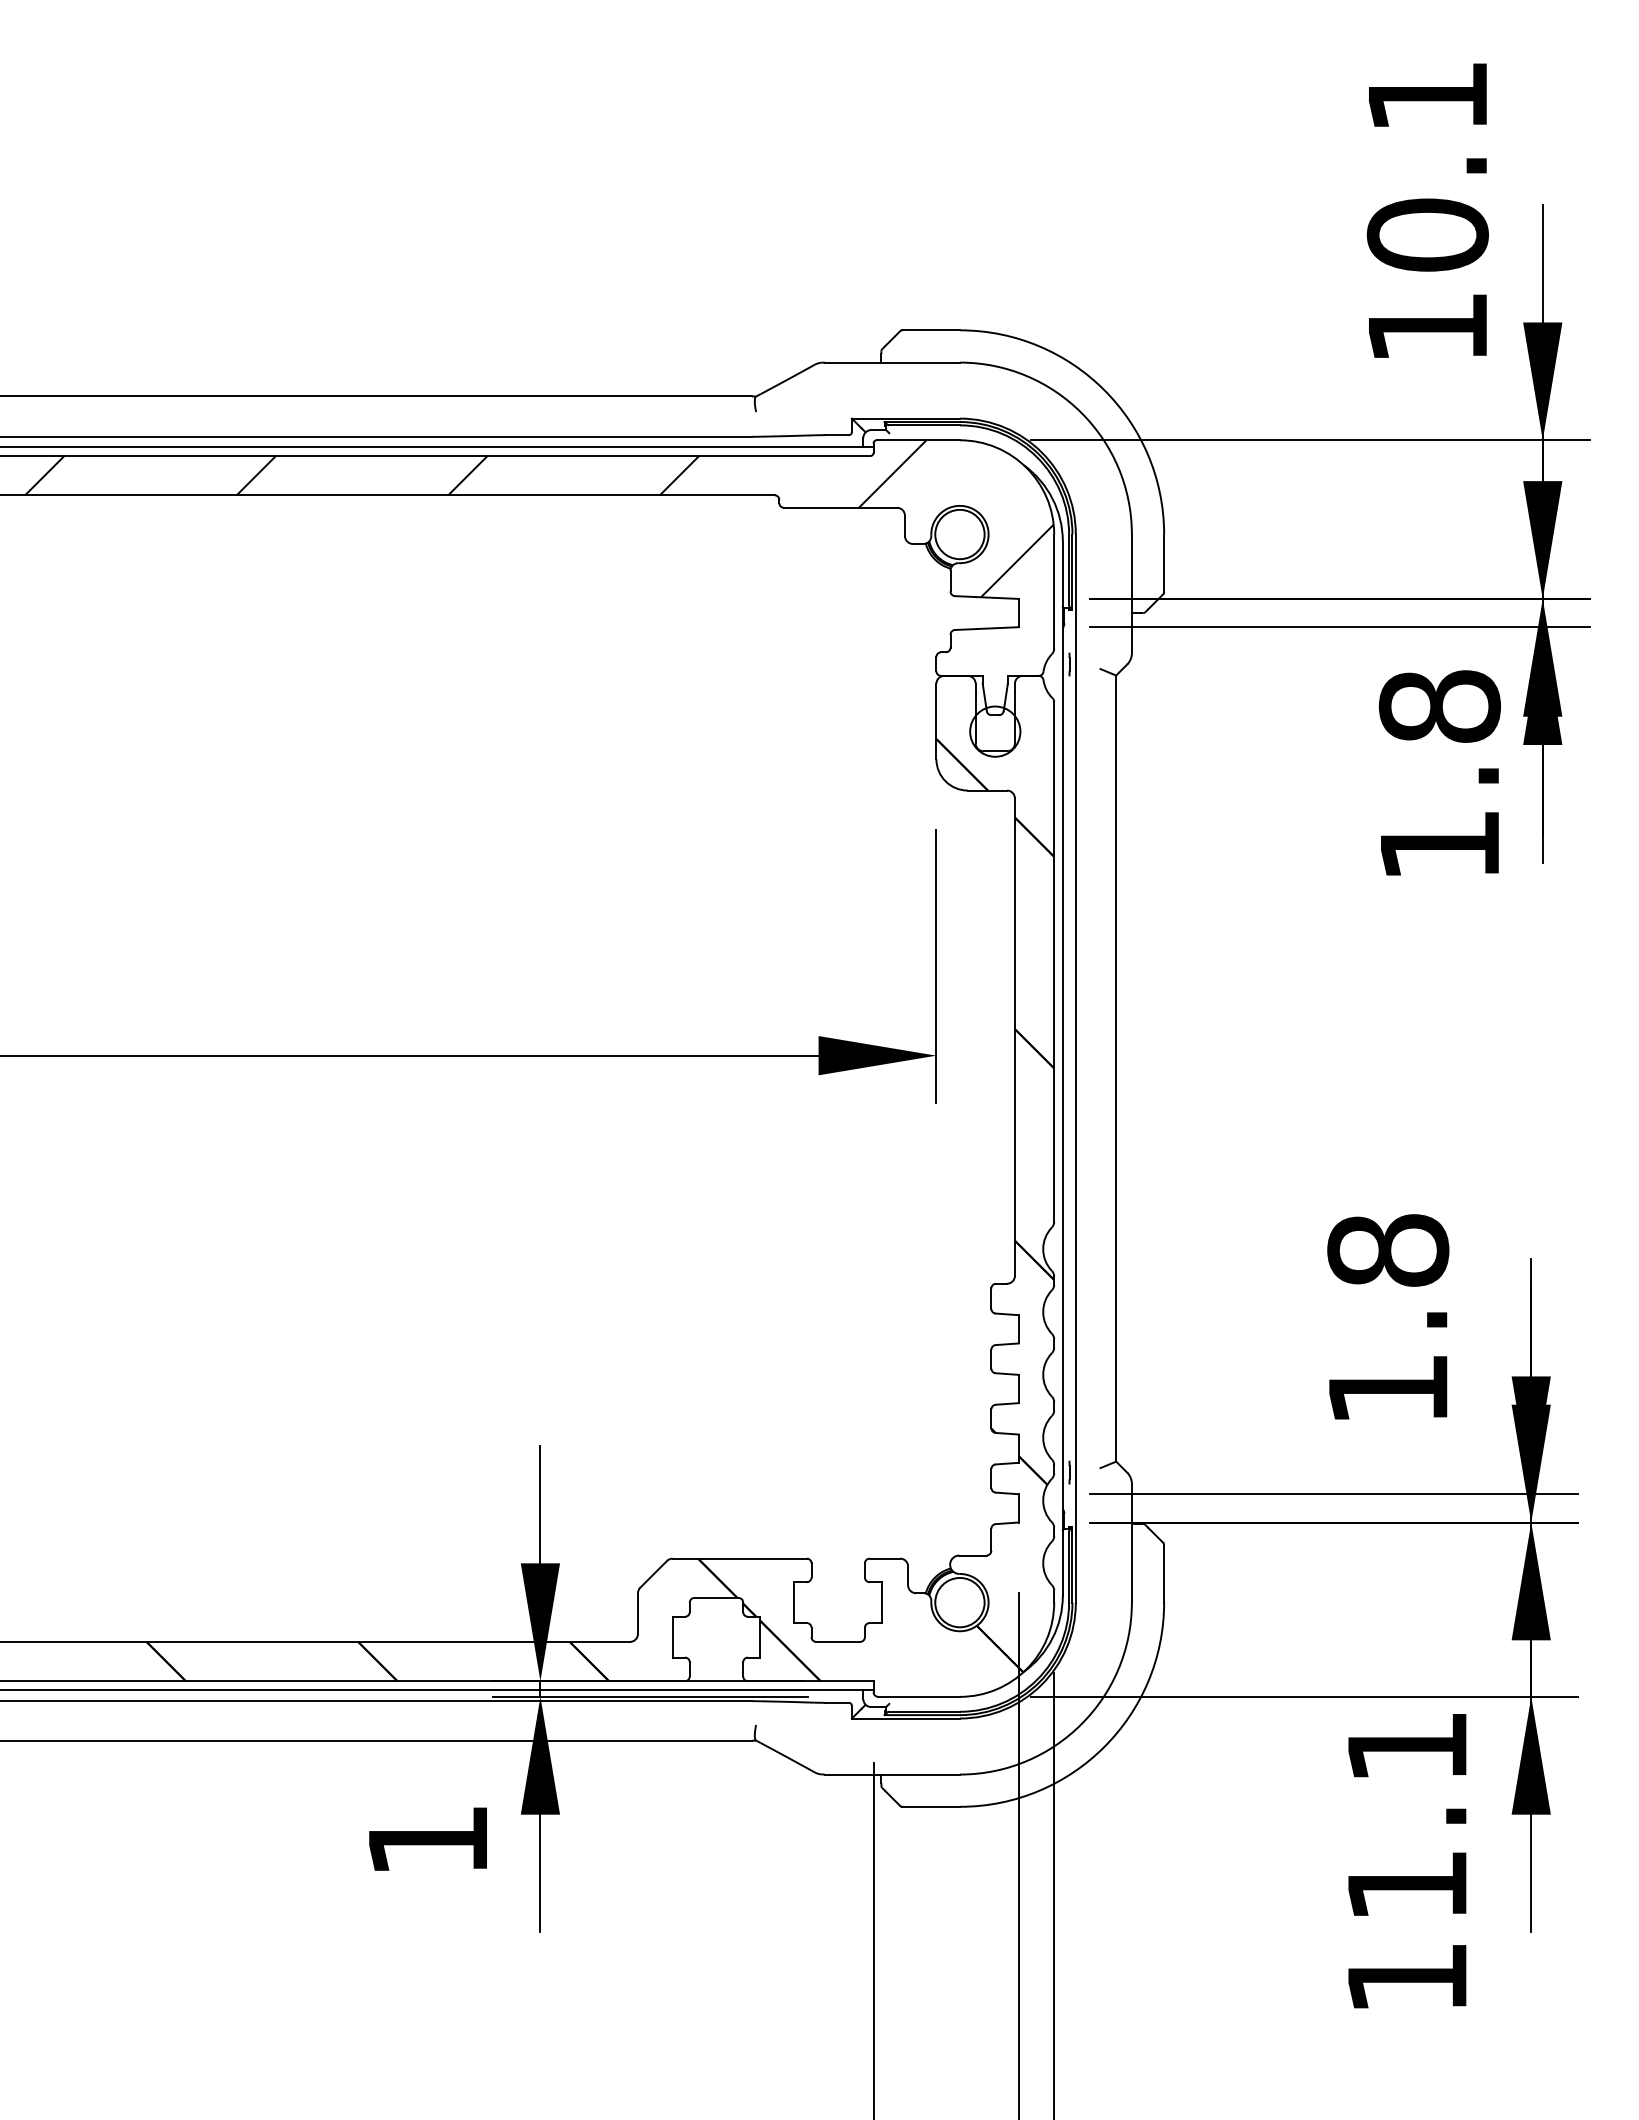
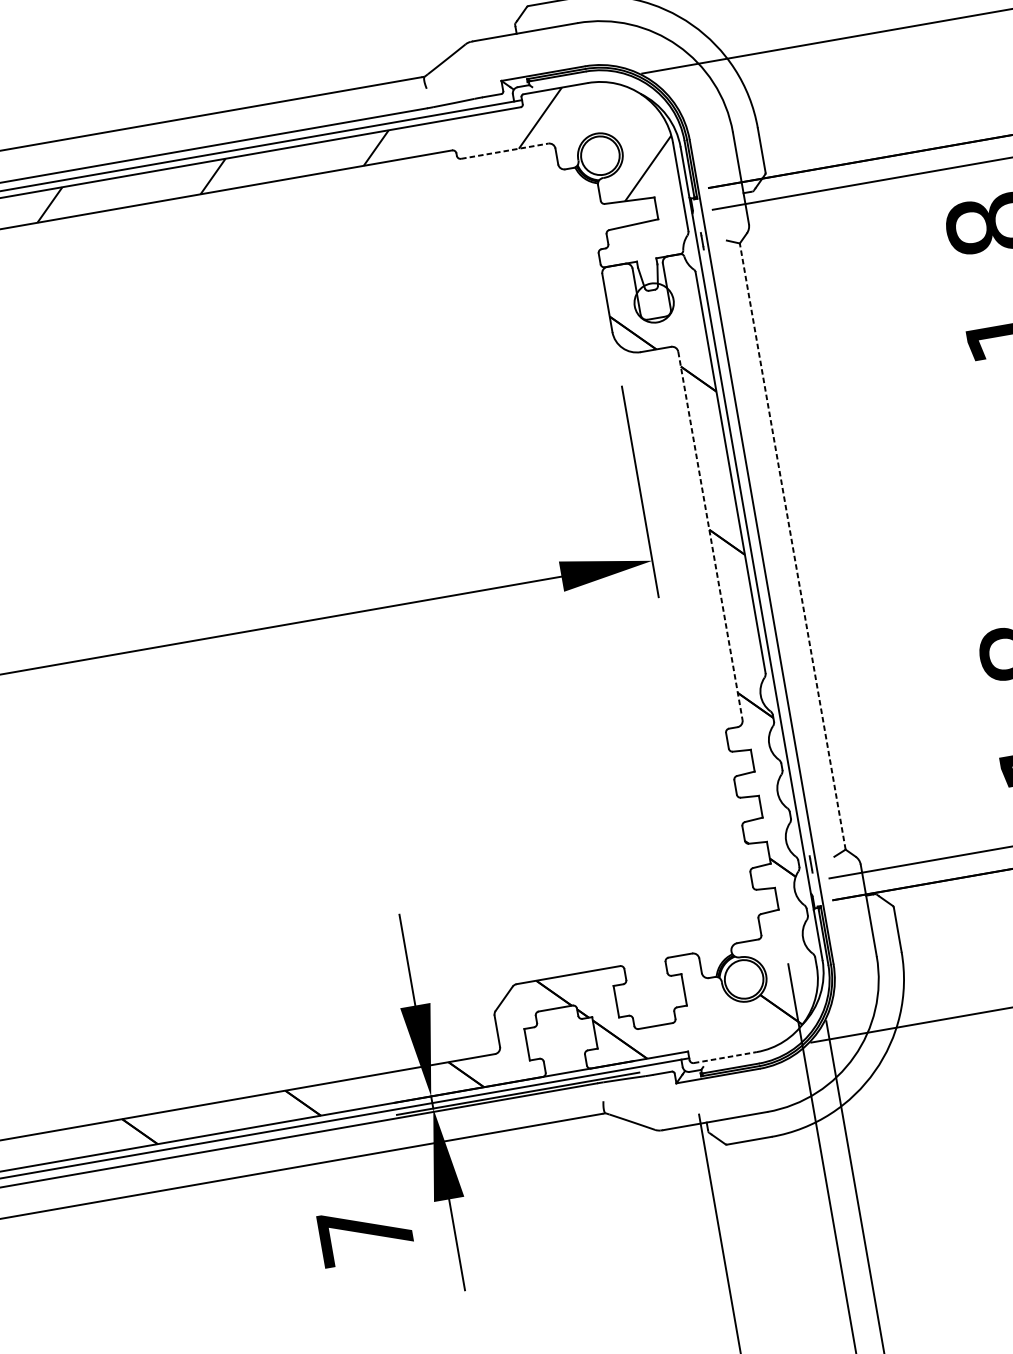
line: (840, 507) -> (504, 150), solid -> dashed
line: (1014, 1037) -> (710, 536), solid -> dashed
line: (1116, 1068) -> (792, 546), solid -> dashed
line: (919, 1696) -> (725, 1057), solid -> dashed
text: (427, 1840) -> (365, 1234), 1 -> 7

